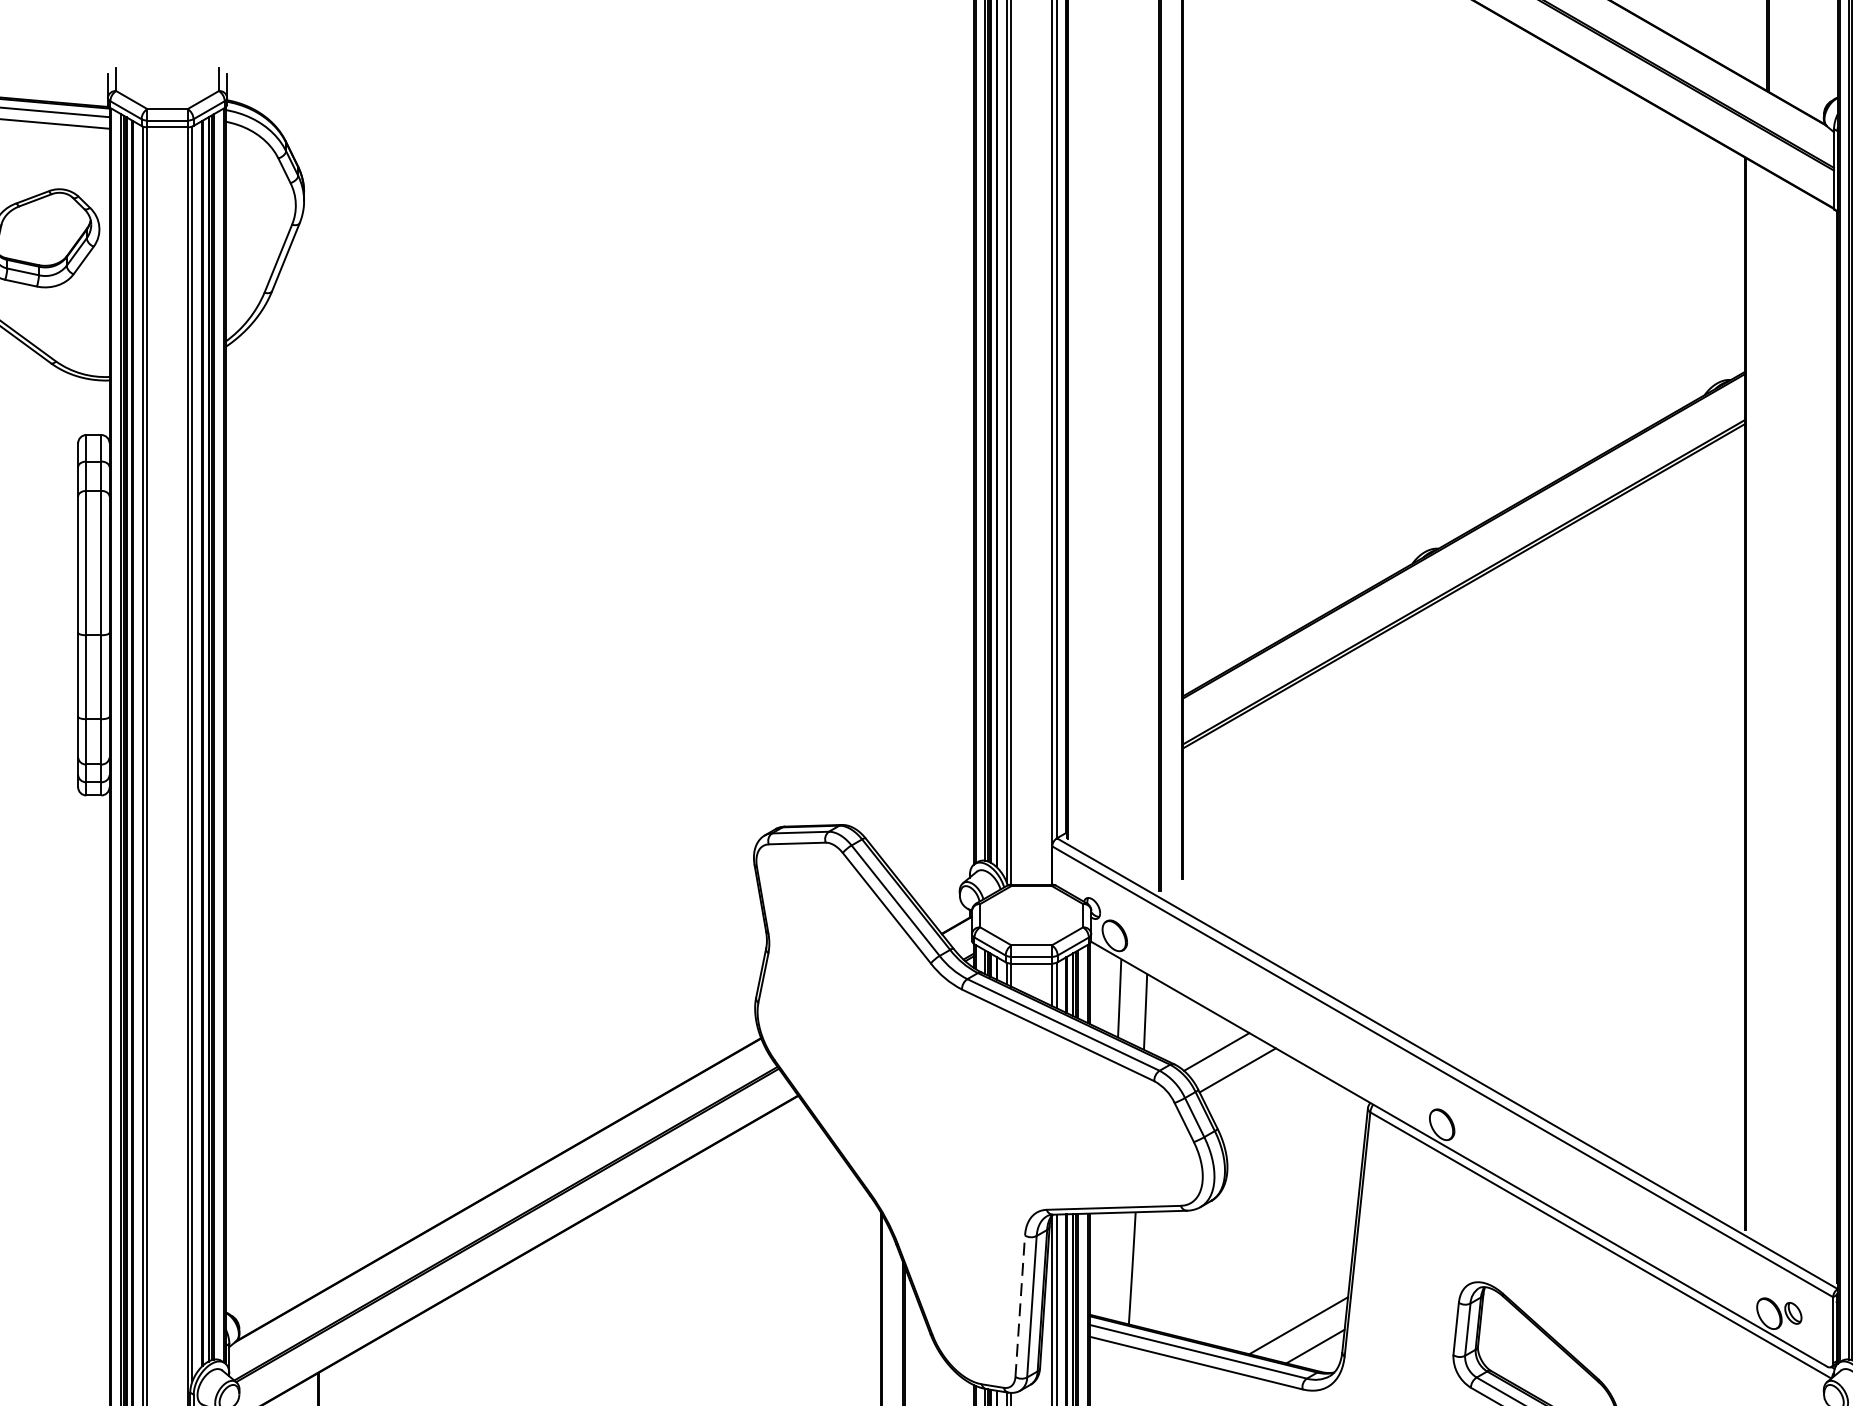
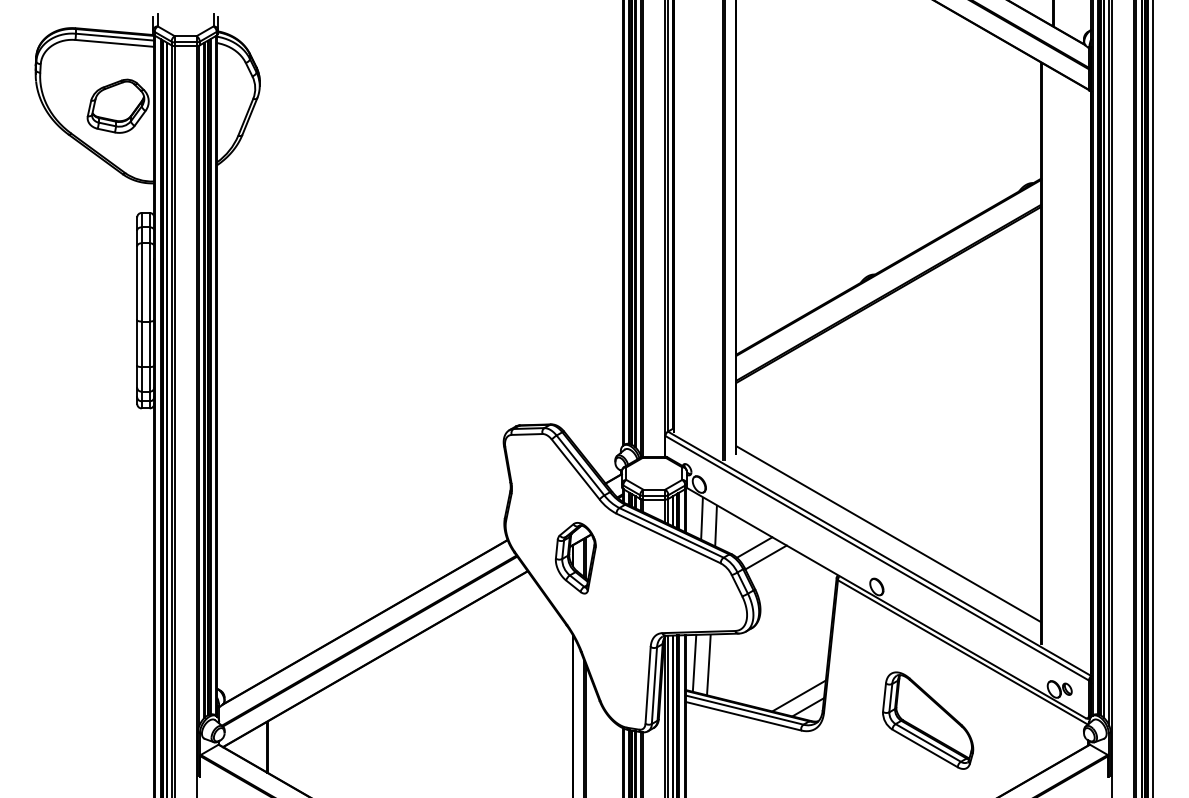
line: (1463, 1027) -> (888, 534), added
part: (886, 1072) -> (575, 558), added
line: (1105, 1263) -> (694, 662), added
line: (1020, 1304) -> (648, 684), dashed -> solid

